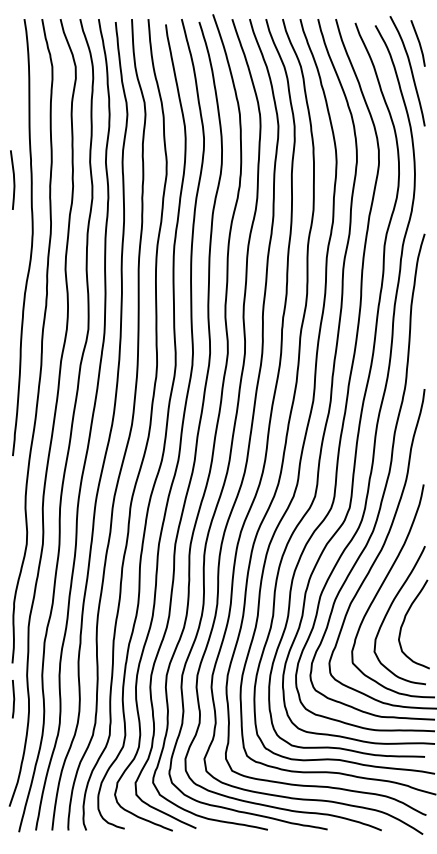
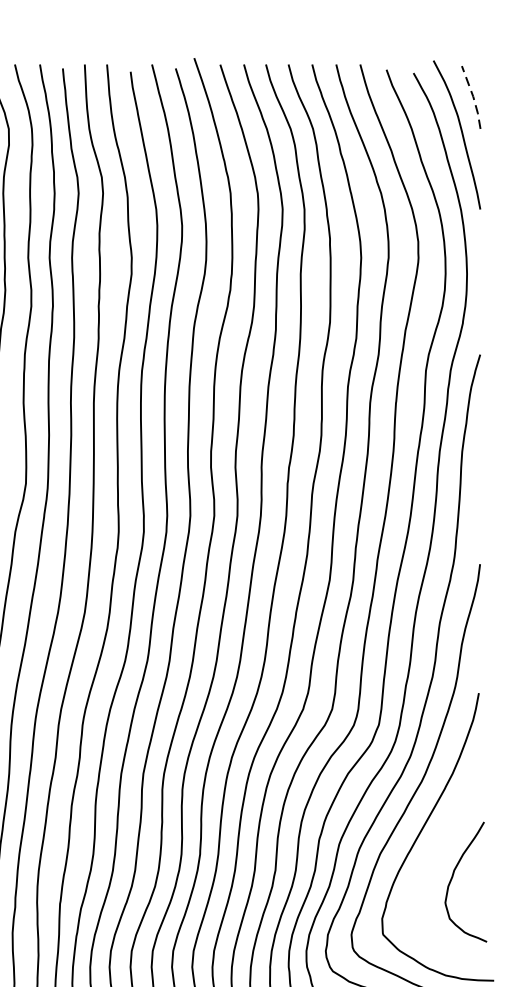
line: (419, 42) -> (473, 96), solid -> dashed
curve: (389, 610) -> (432, 863), removed

